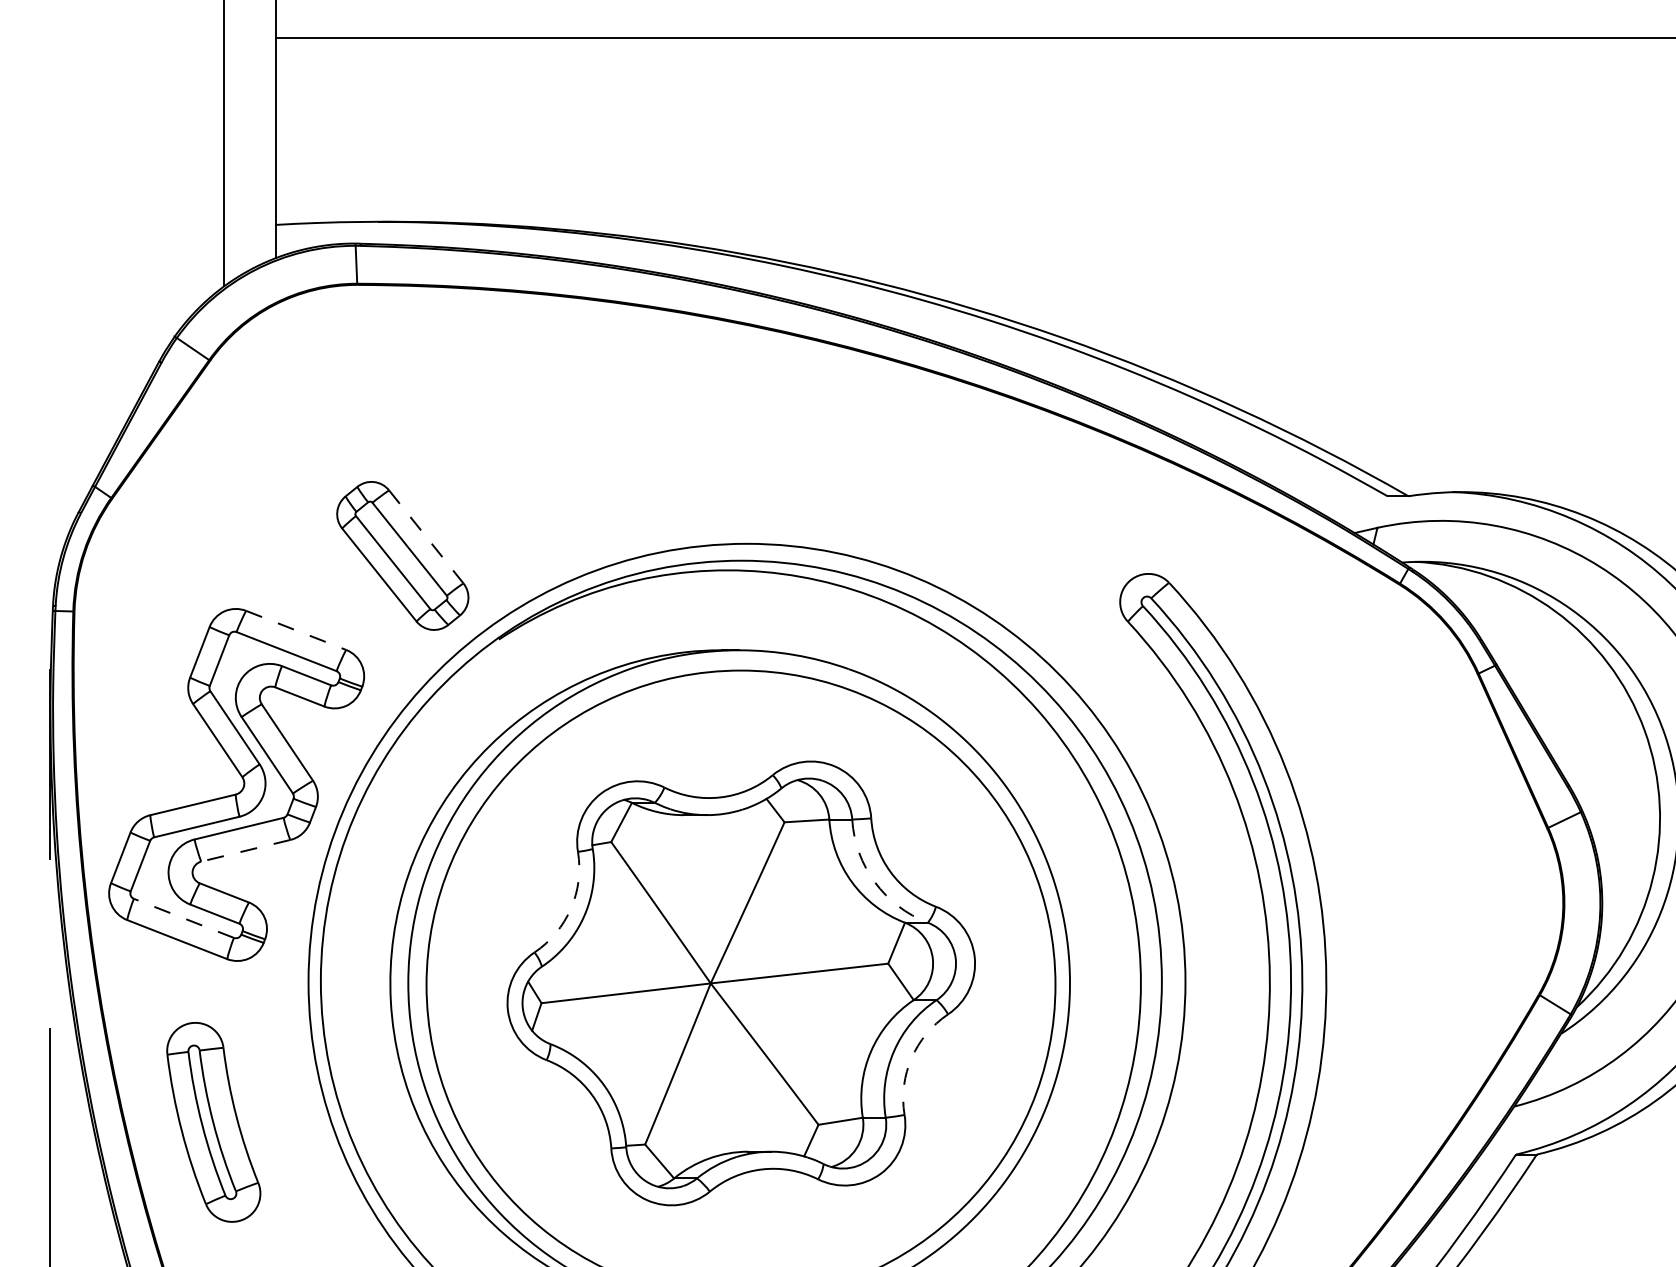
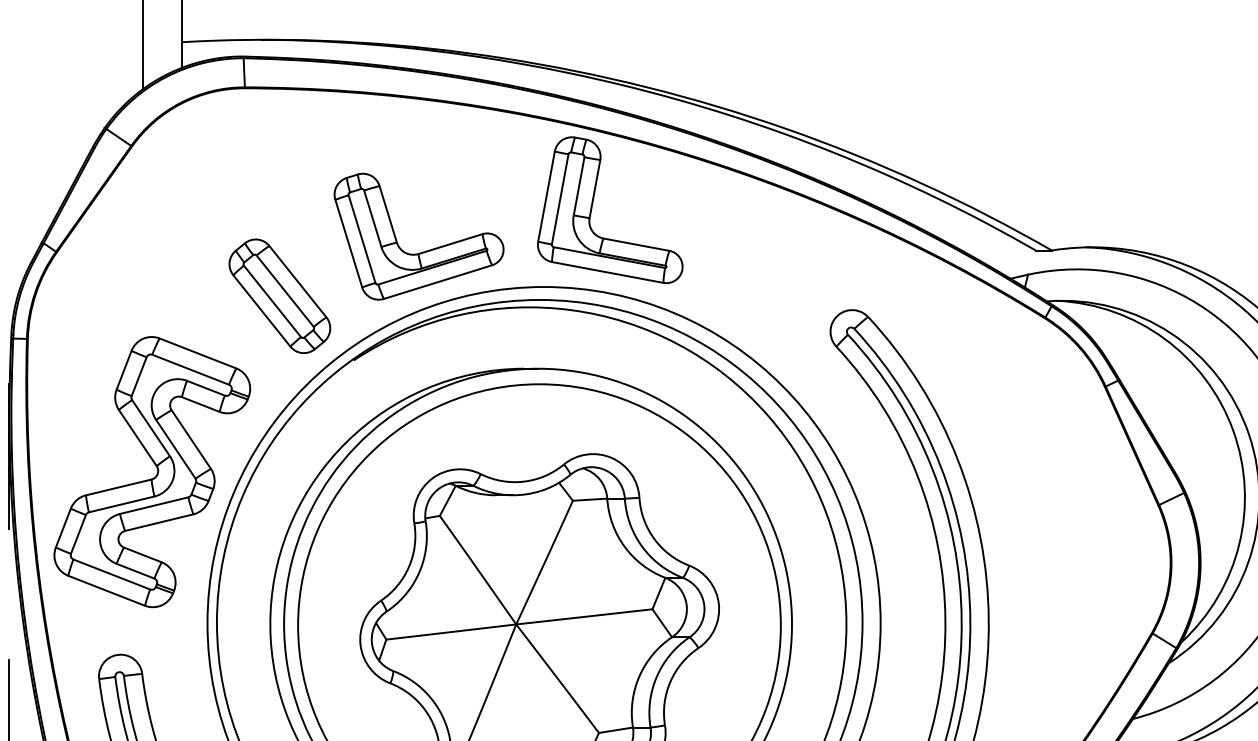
part: (810, 438) -> (592, 206), added
part: (590, 497) -> (423, 251), added
line: (426, 536) -> (298, 281), dashed -> solid
line: (296, 630) -> (198, 353), dashed -> solid
line: (245, 850) -> (159, 522), dashed -> solid
arc: (874, 882) -> (641, 546), dashed -> solid
arc: (571, 908) -> (409, 566), dashed -> solid
line: (183, 918) -> (111, 574), dashed -> solid
arc: (911, 1058) -> (670, 682), dashed -> solid

